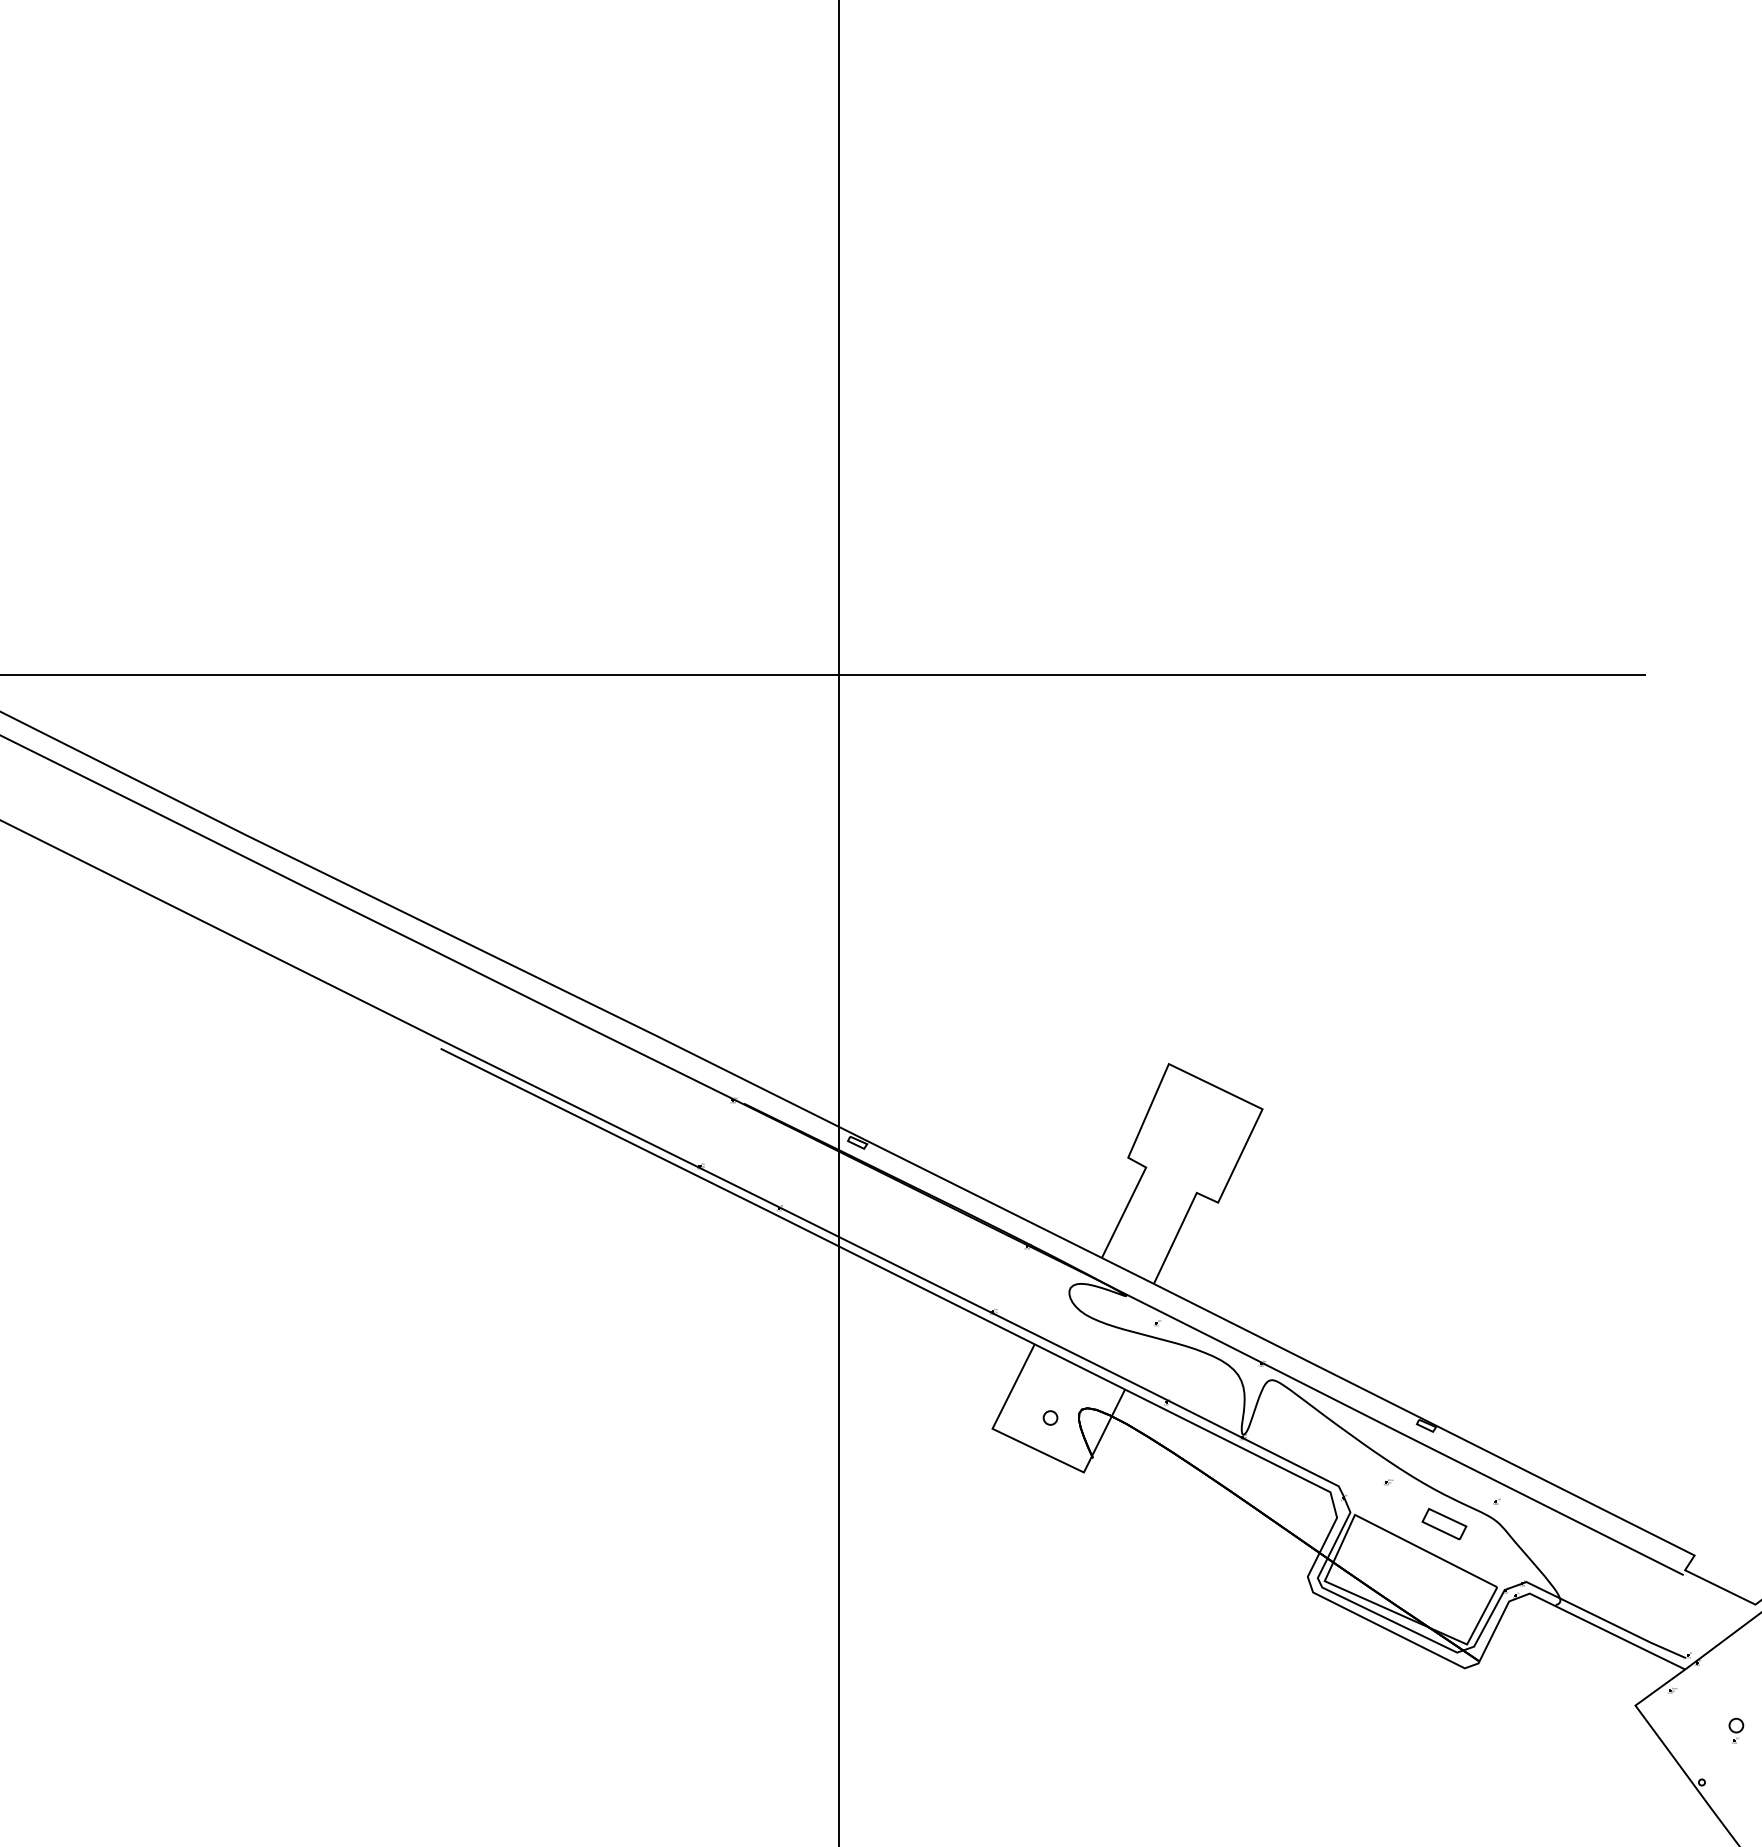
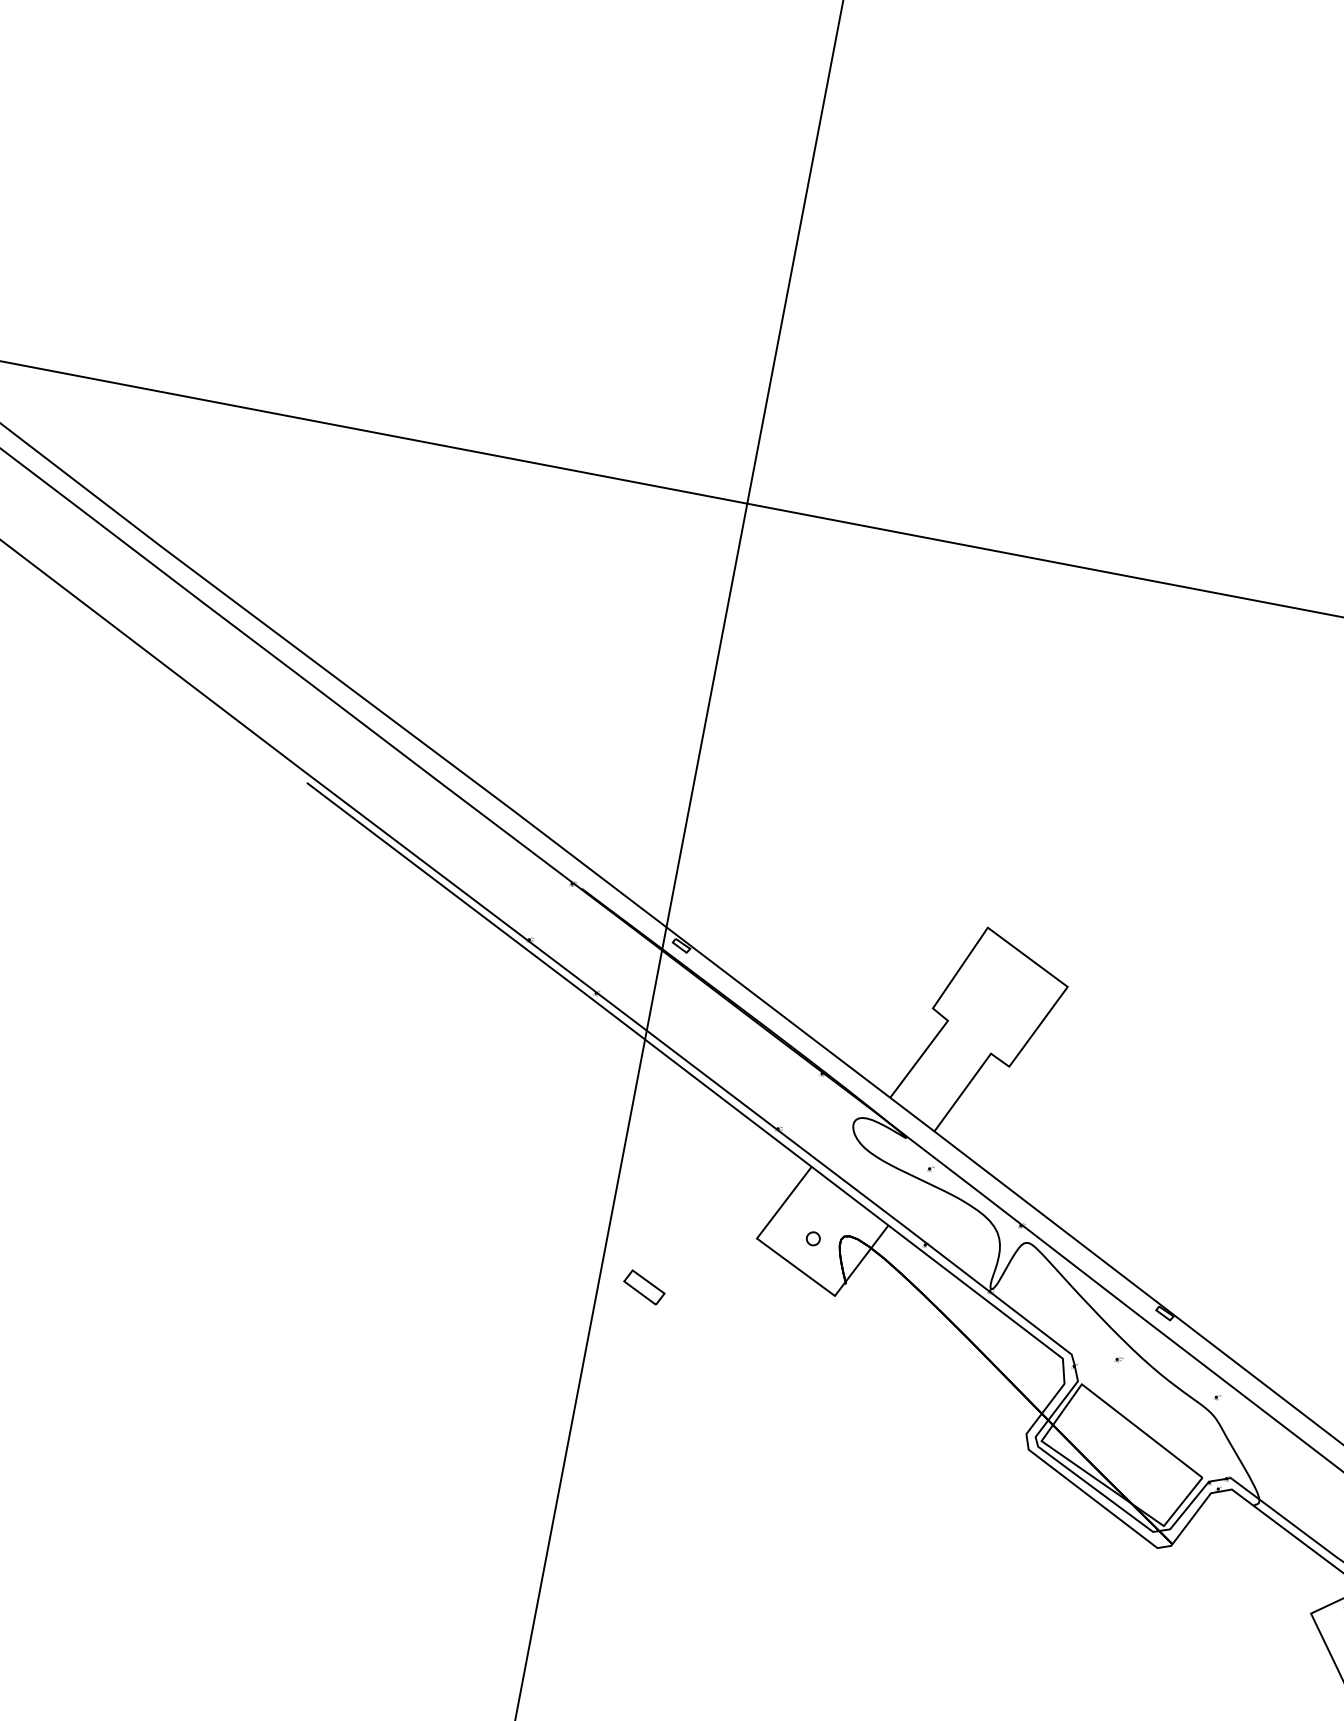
part: (1444, 1523) -> (644, 1286), moved

